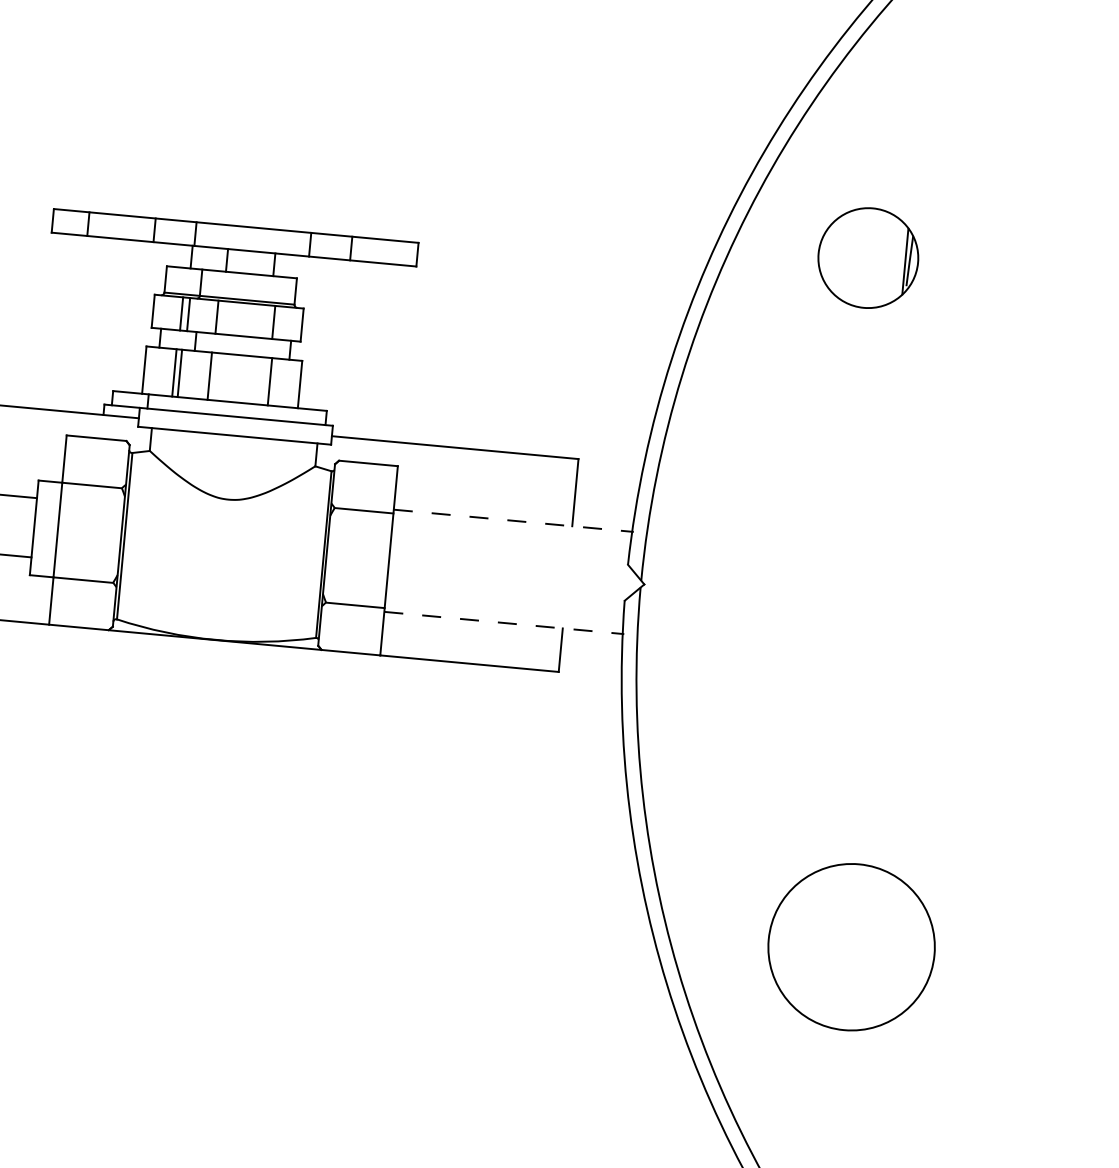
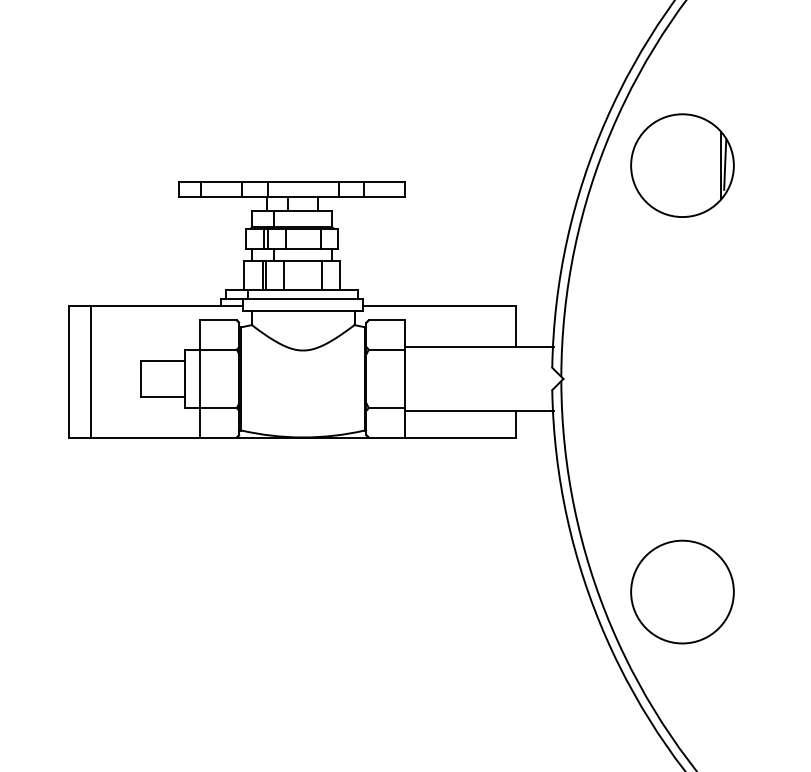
part: (868, 257) -> (682, 165), size x1.67
line: (515, 521) -> (480, 347), dashed -> solid
line: (505, 622) -> (480, 410), dashed -> solid
circle: (851, 946) -> (682, 591), moved

